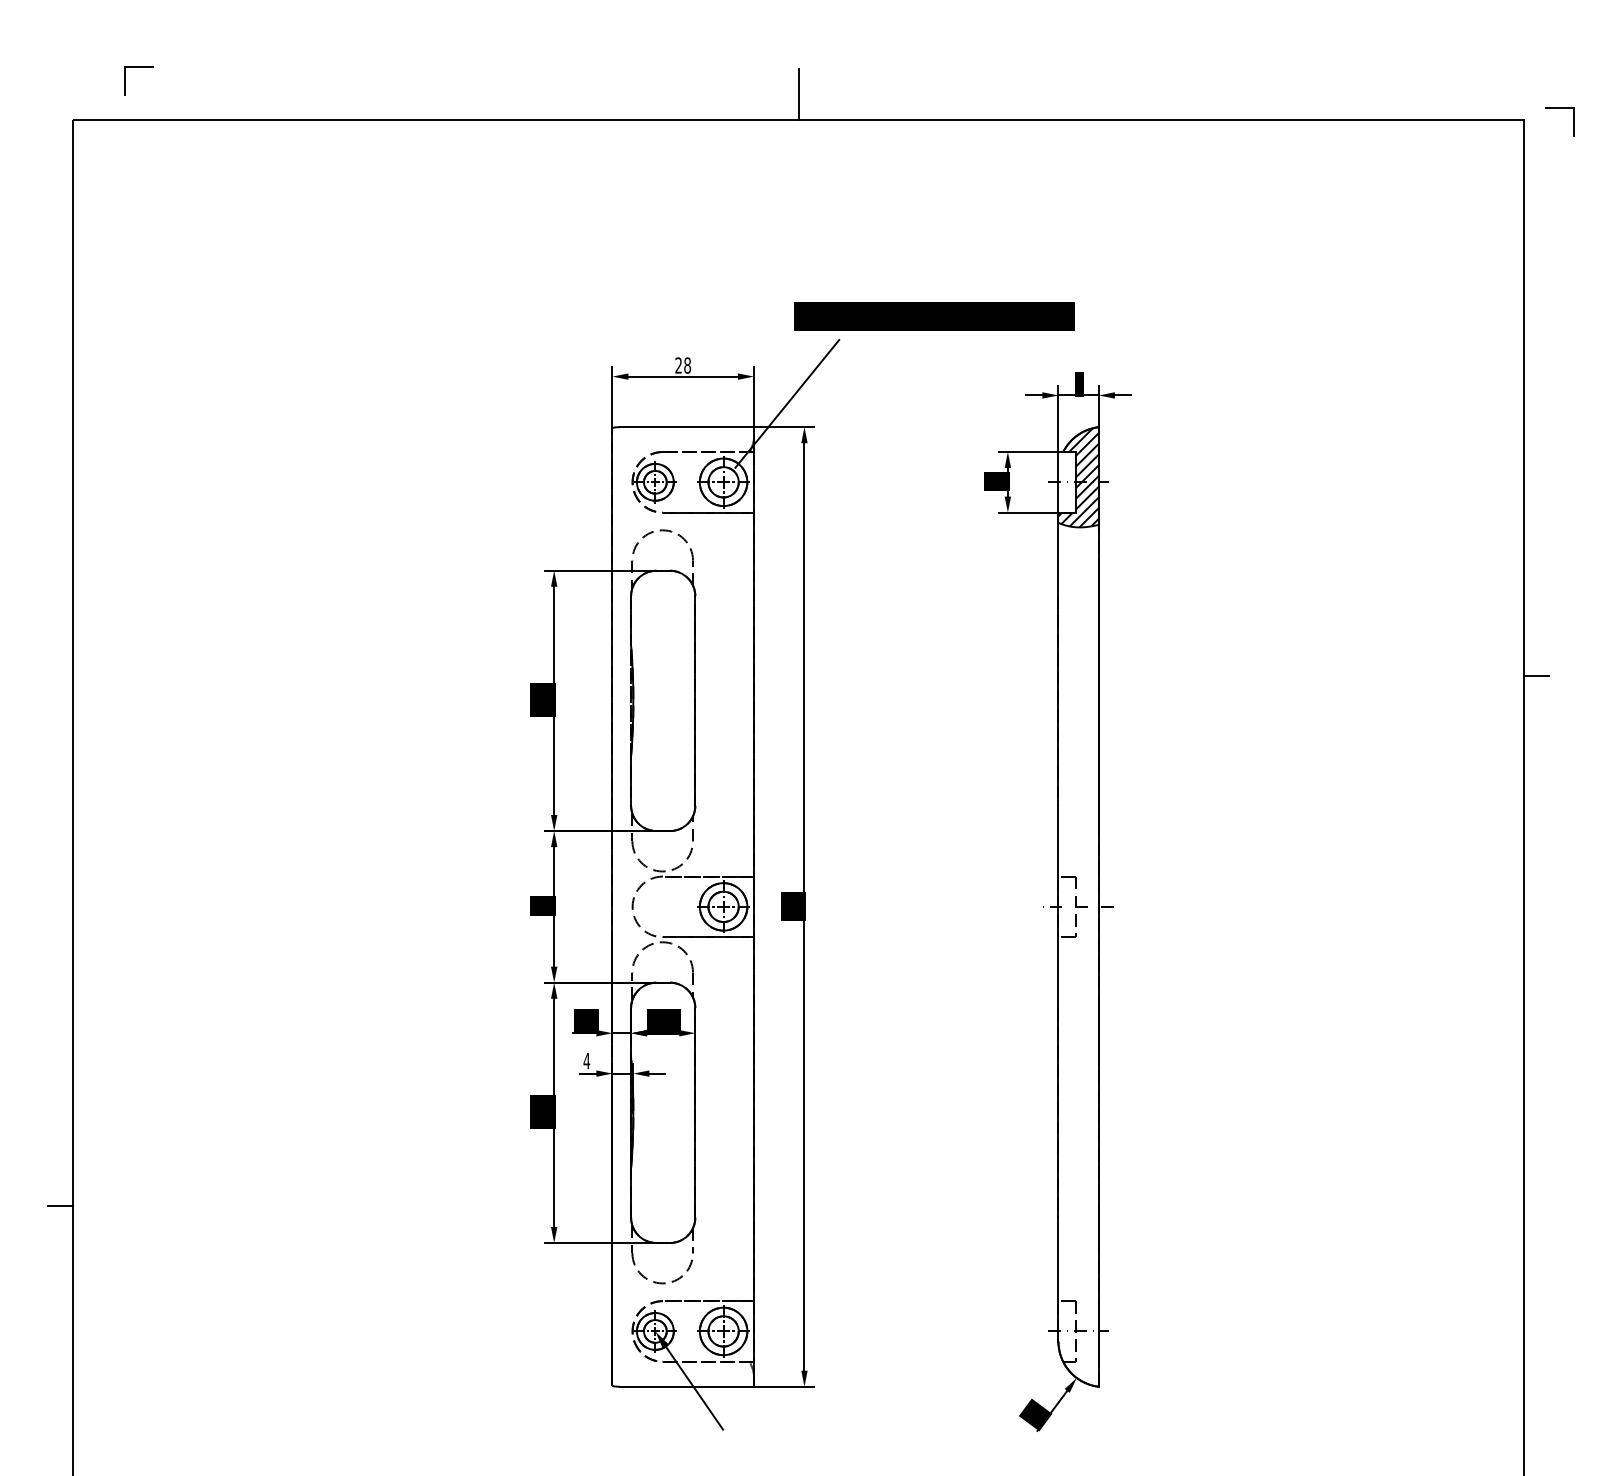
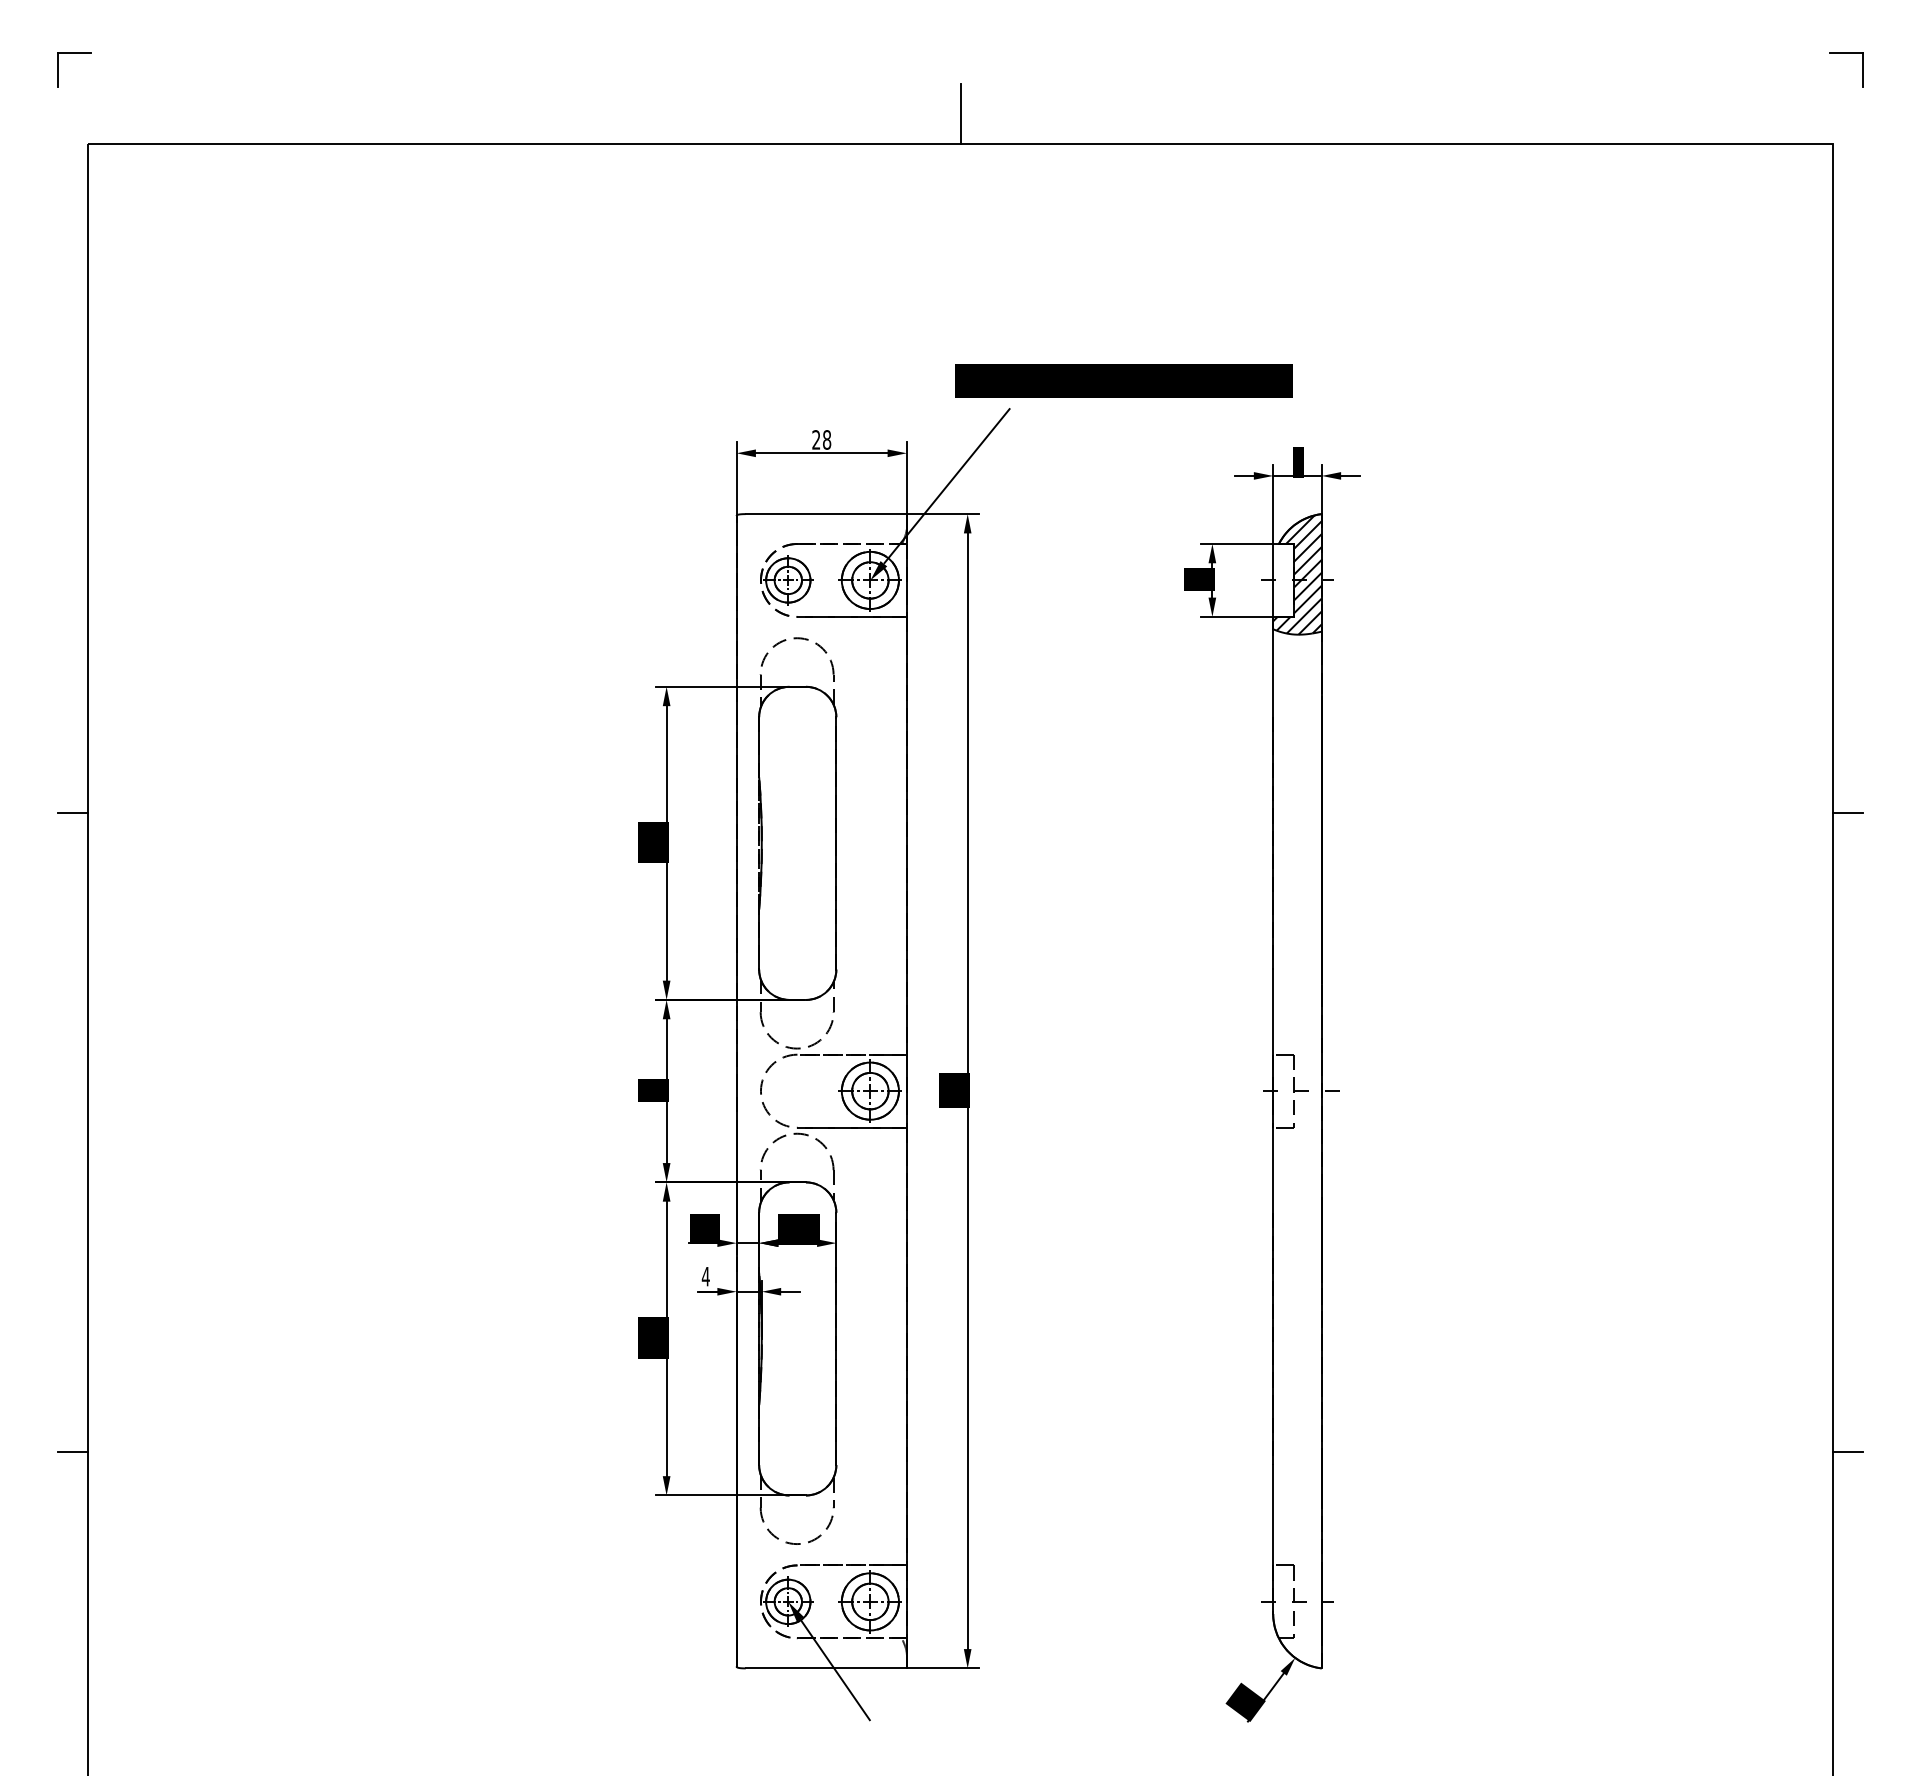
part: (139, 67) -> (74, 53), moved
part: (1559, 108) -> (1846, 53), moved
fill: (730, 474) -> (878, 570), added
line: (60, 676) -> (72, 813), added
line: (1535, 1206) -> (1847, 1451), added

